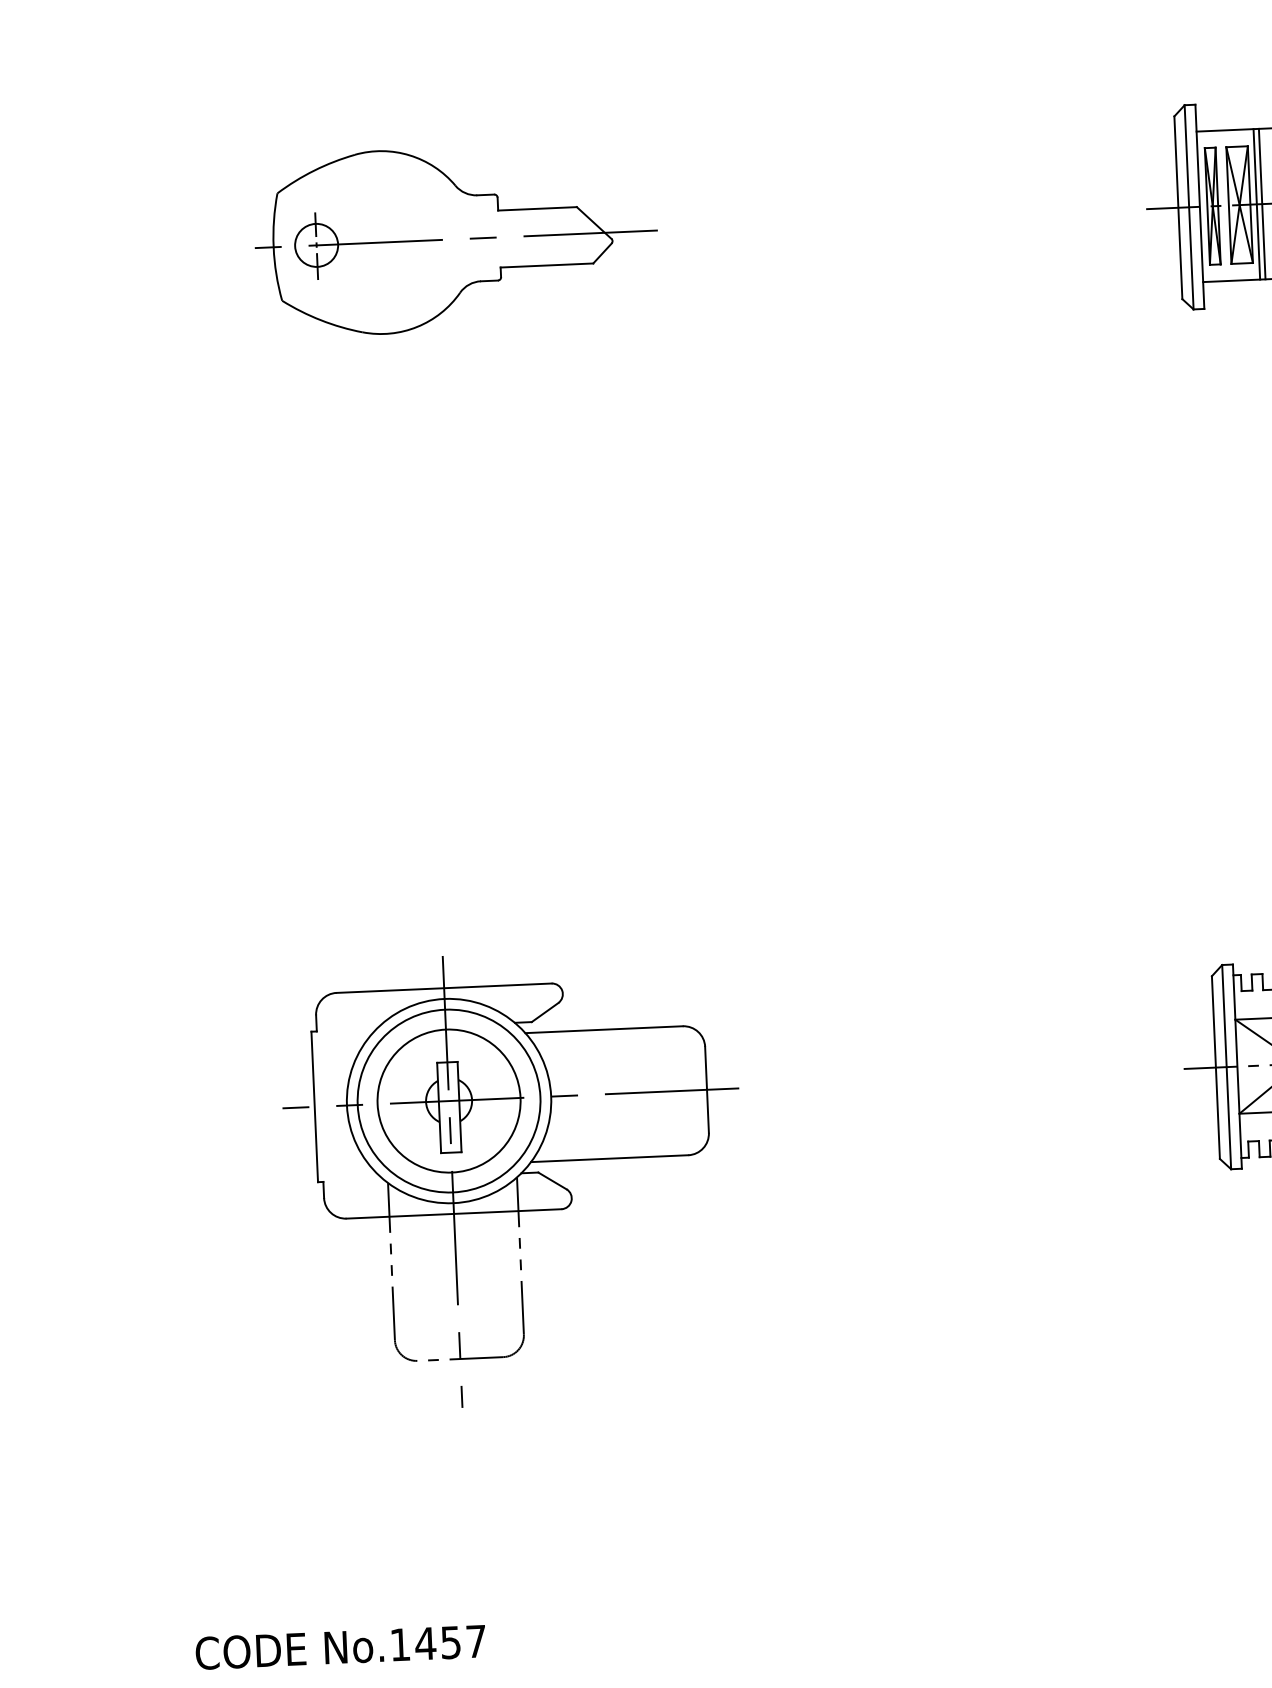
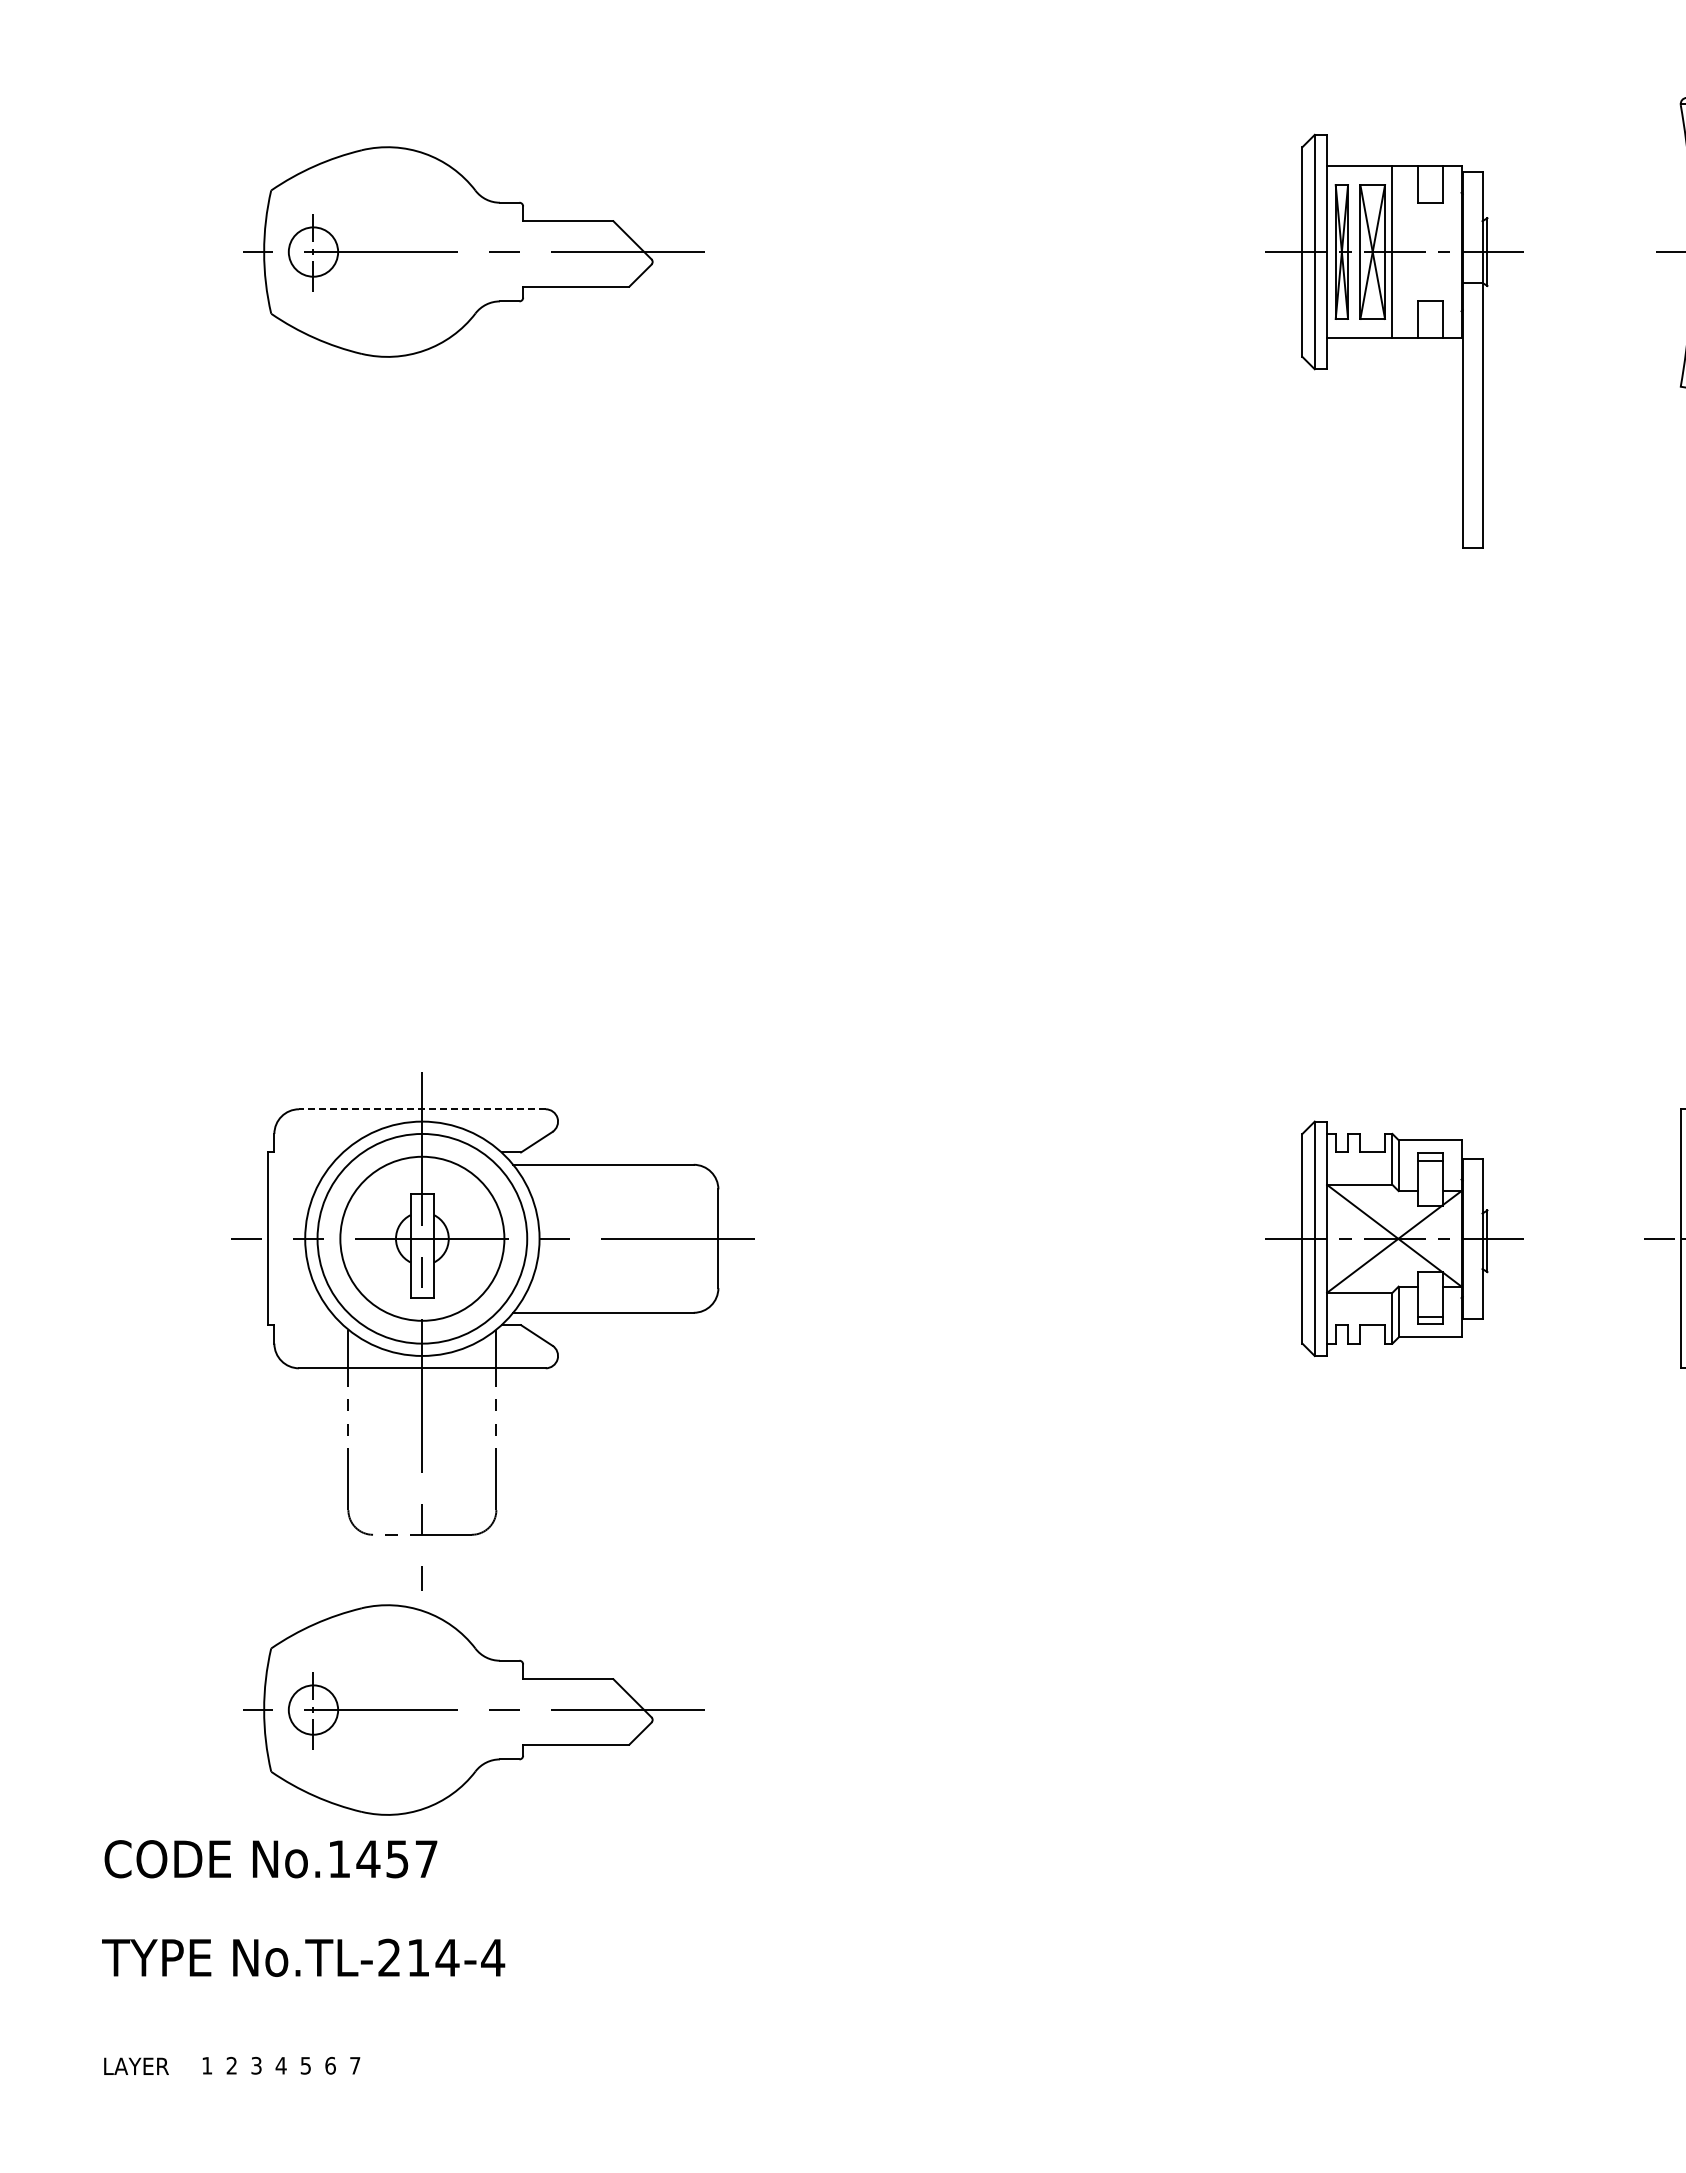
line: (1262, 203) -> (1398, 251), removed
line: (443, 988) -> (421, 1109), solid -> dashed
part: (511, 1509) -> (473, 1709), added

